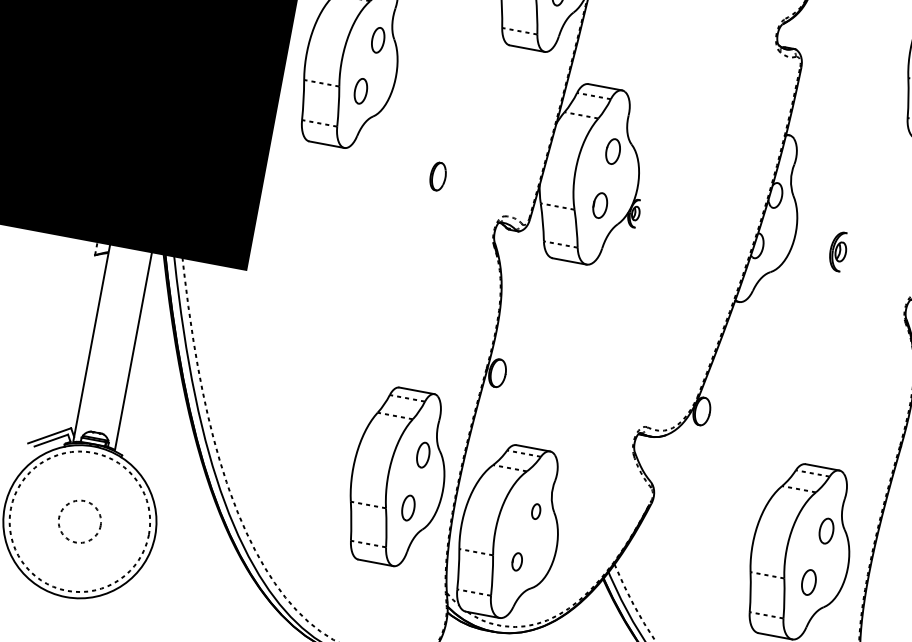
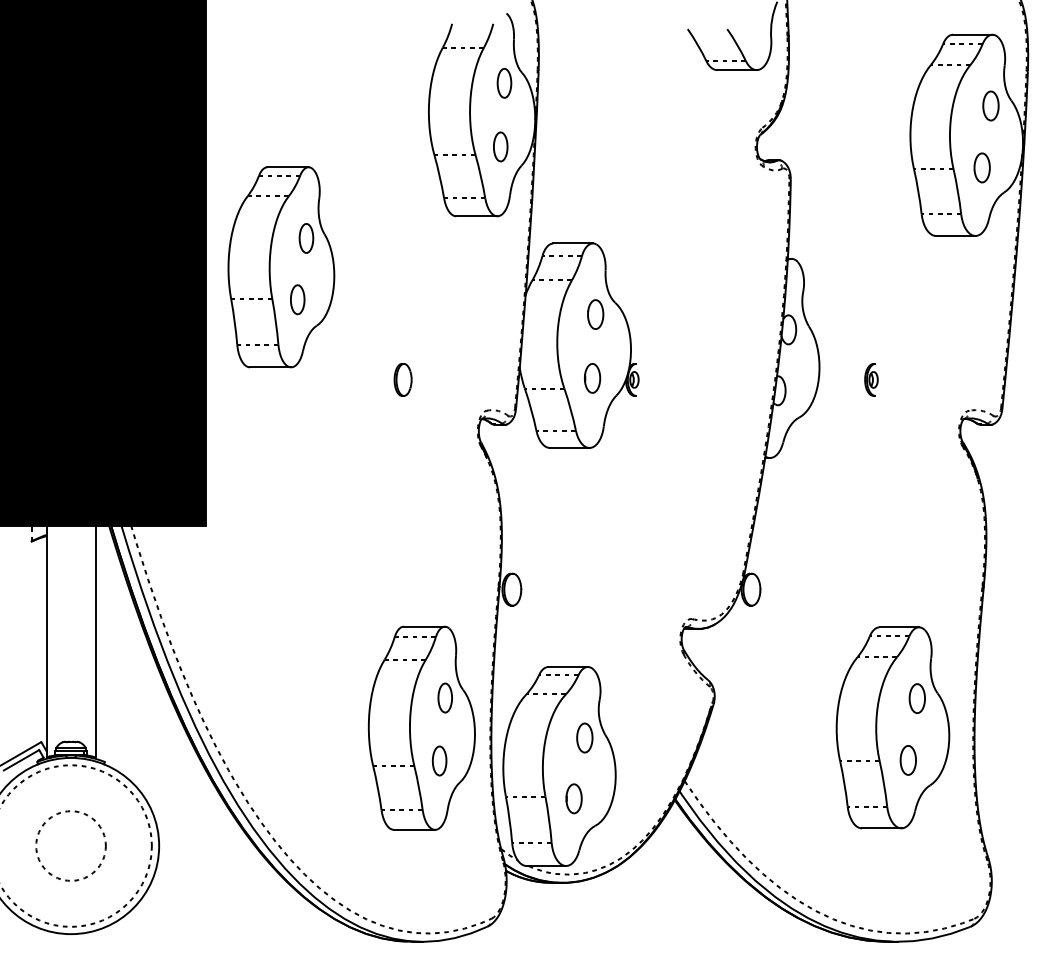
part: (838, 251) -> (871, 379), size x0.71
part: (535, 511) -> (584, 737), size x1.67
circle: (79, 521) -> (70, 845), size x1.43
part: (516, 561) -> (573, 798), size x1.43

